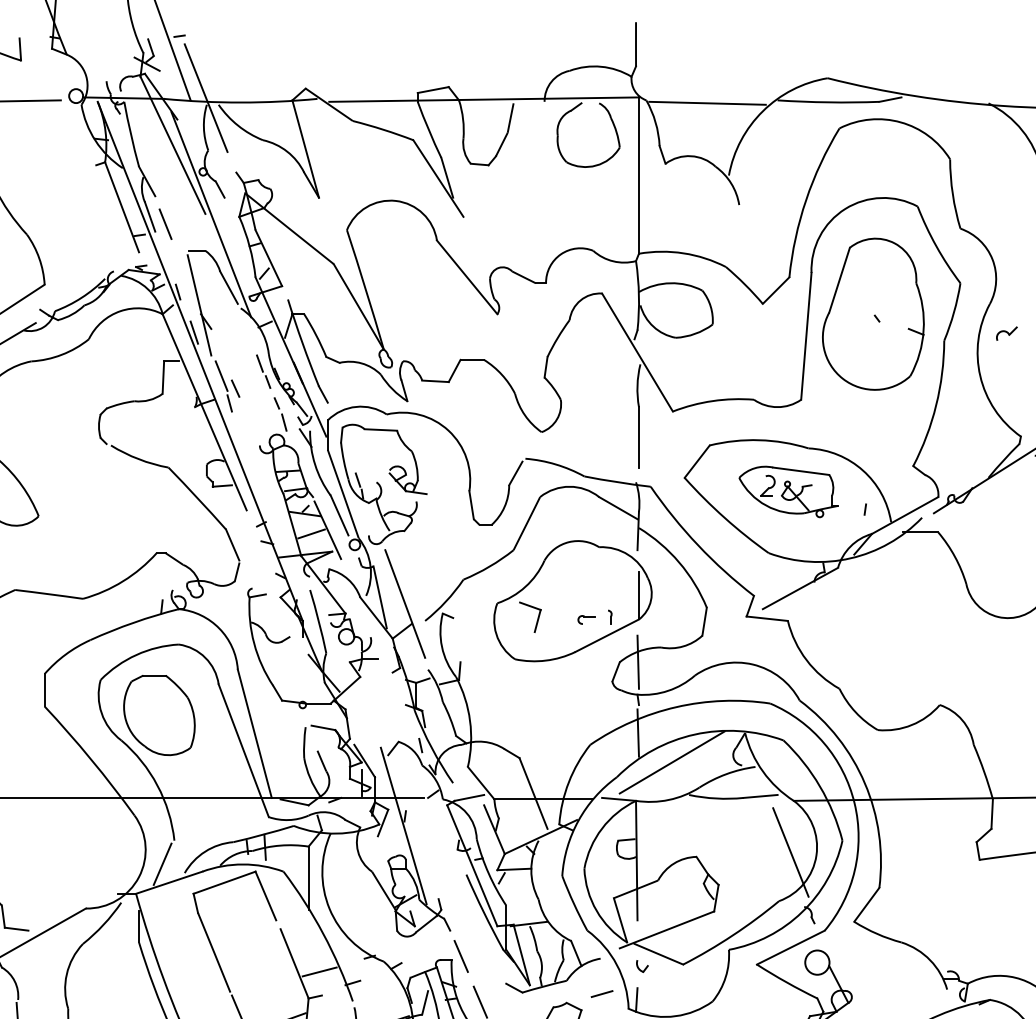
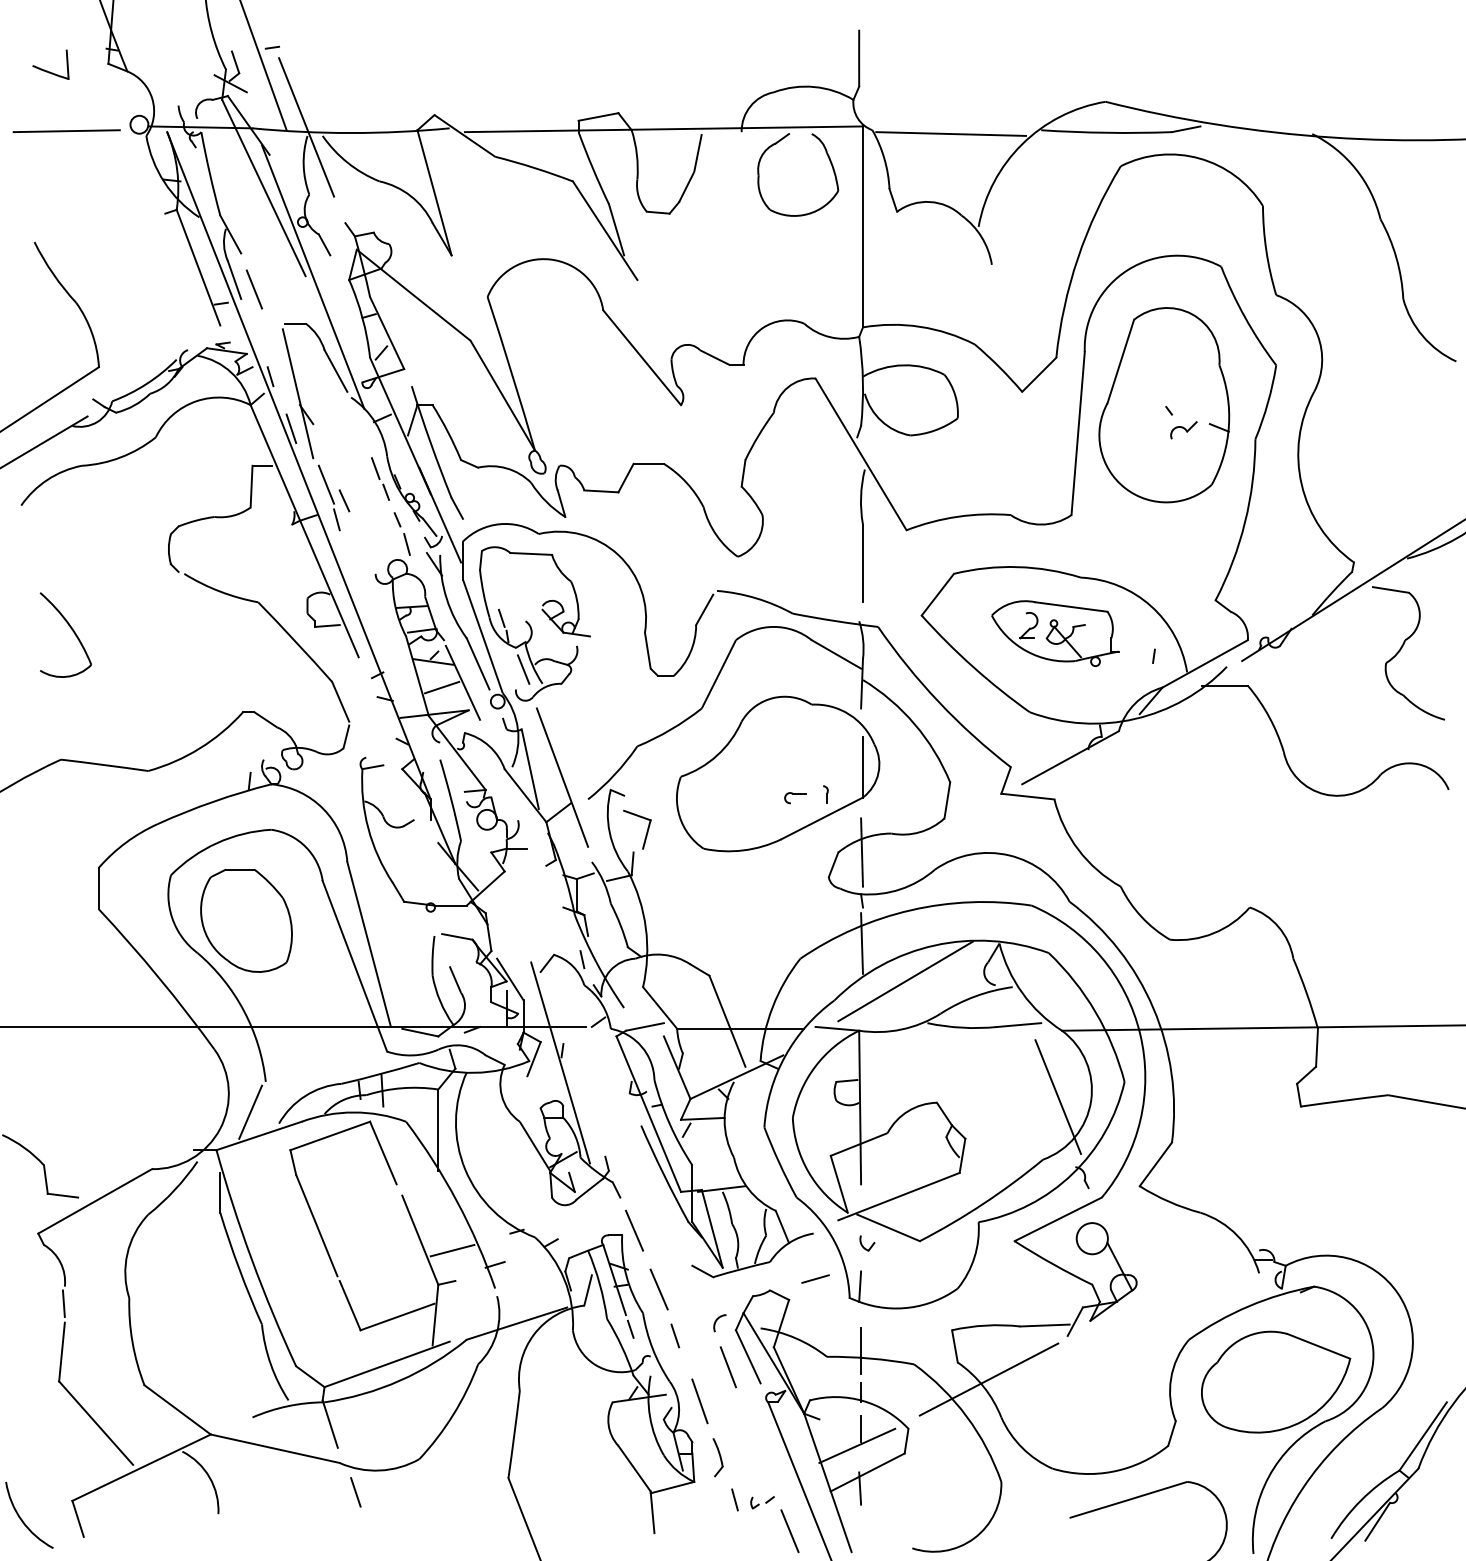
part: (1006, 333) -> (1183, 430), moved
line: (374, 519) -> (523, 669), added
part: (537, 618) -> (646, 831), moved

